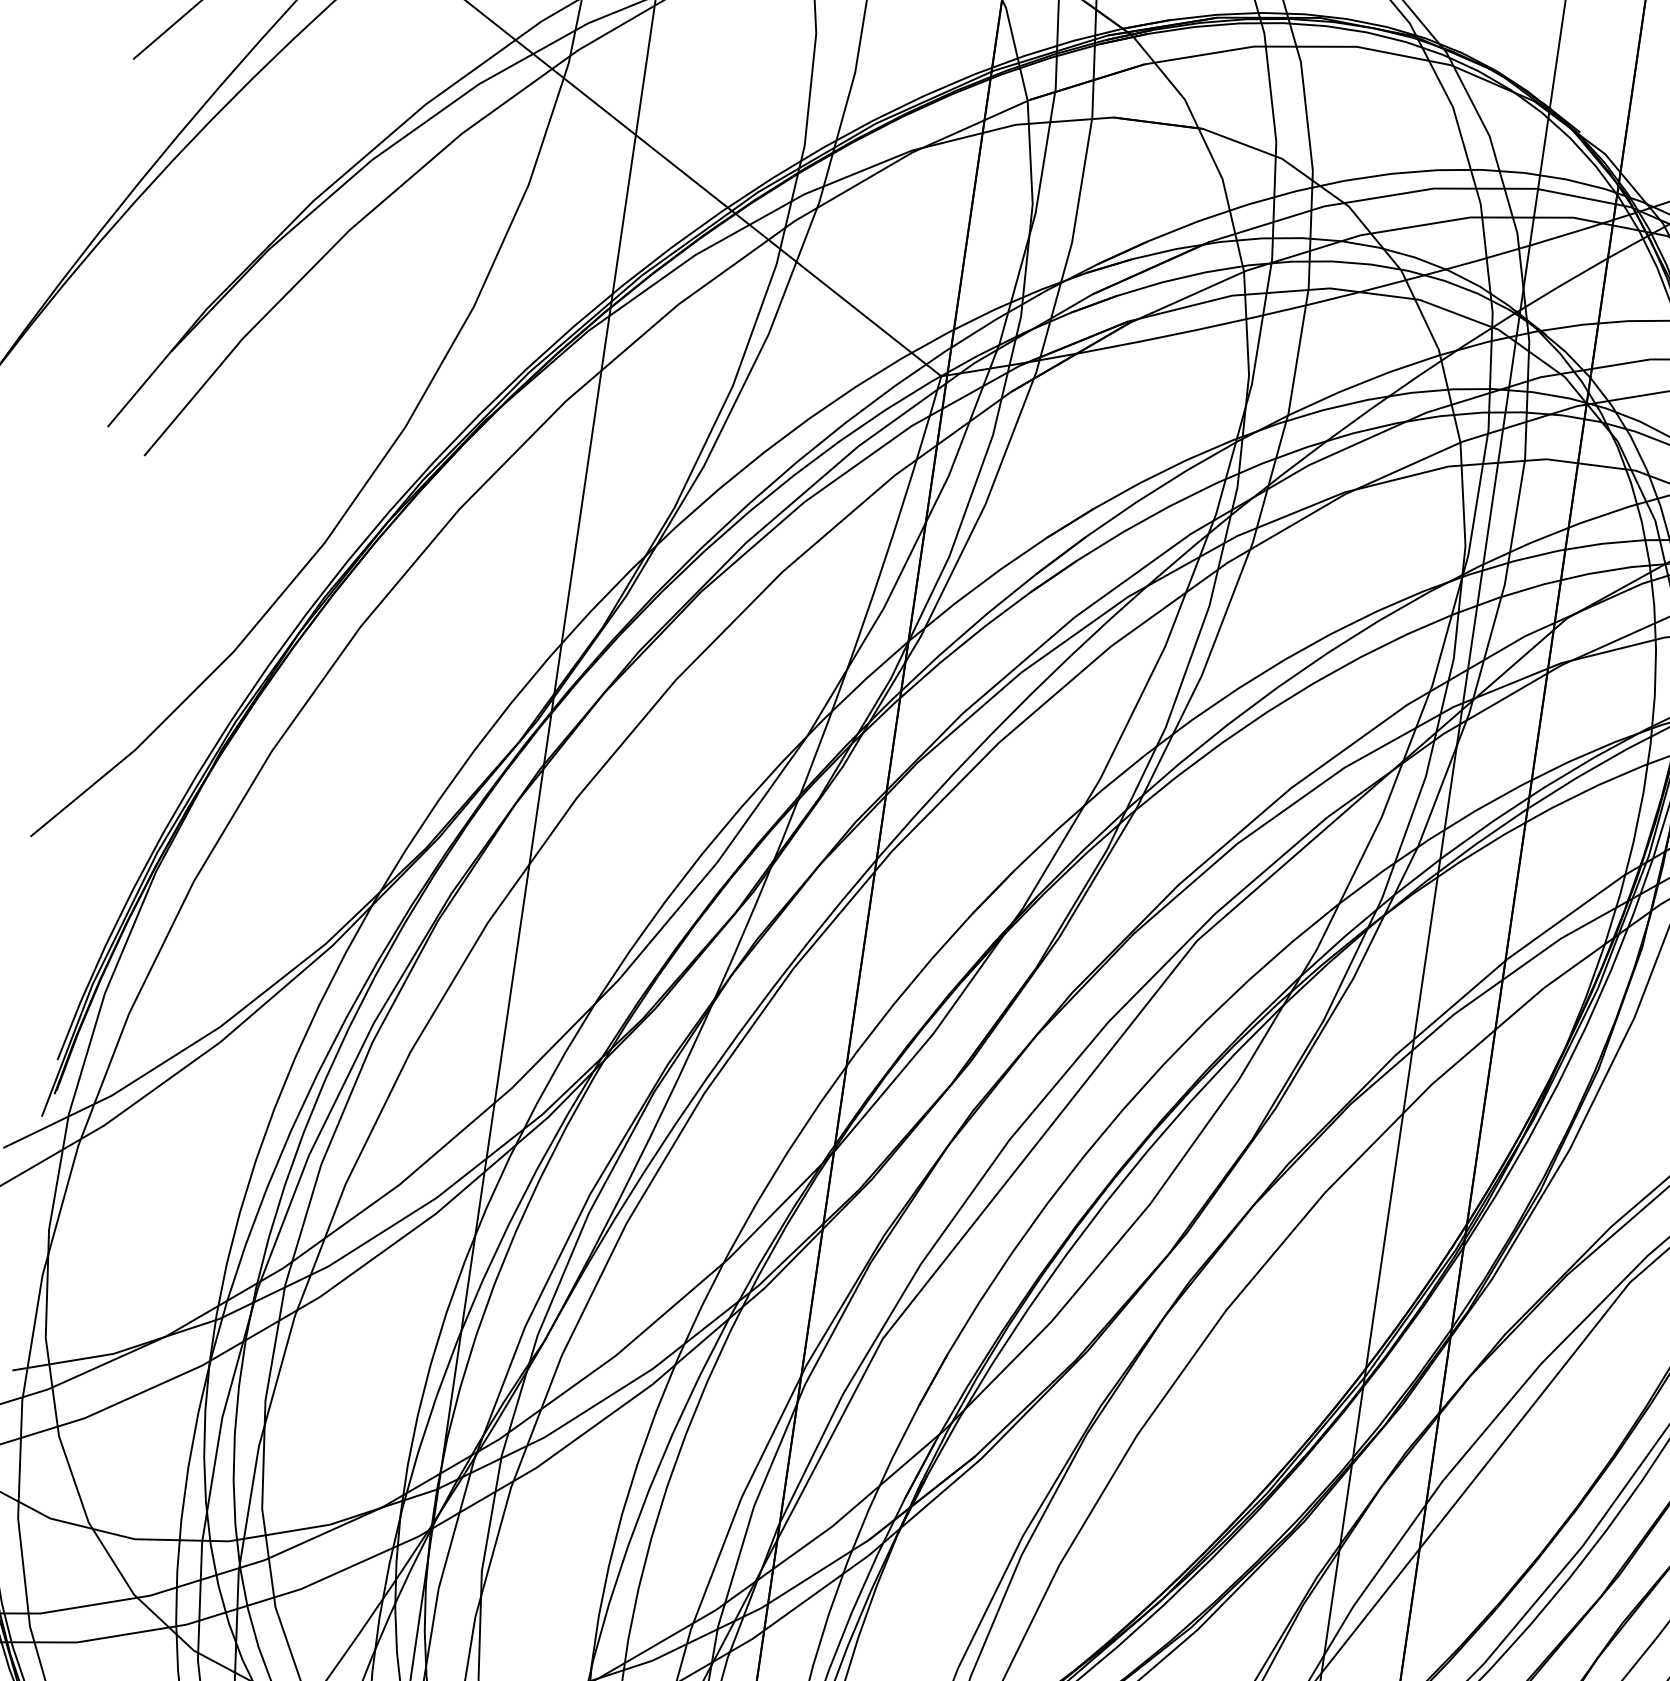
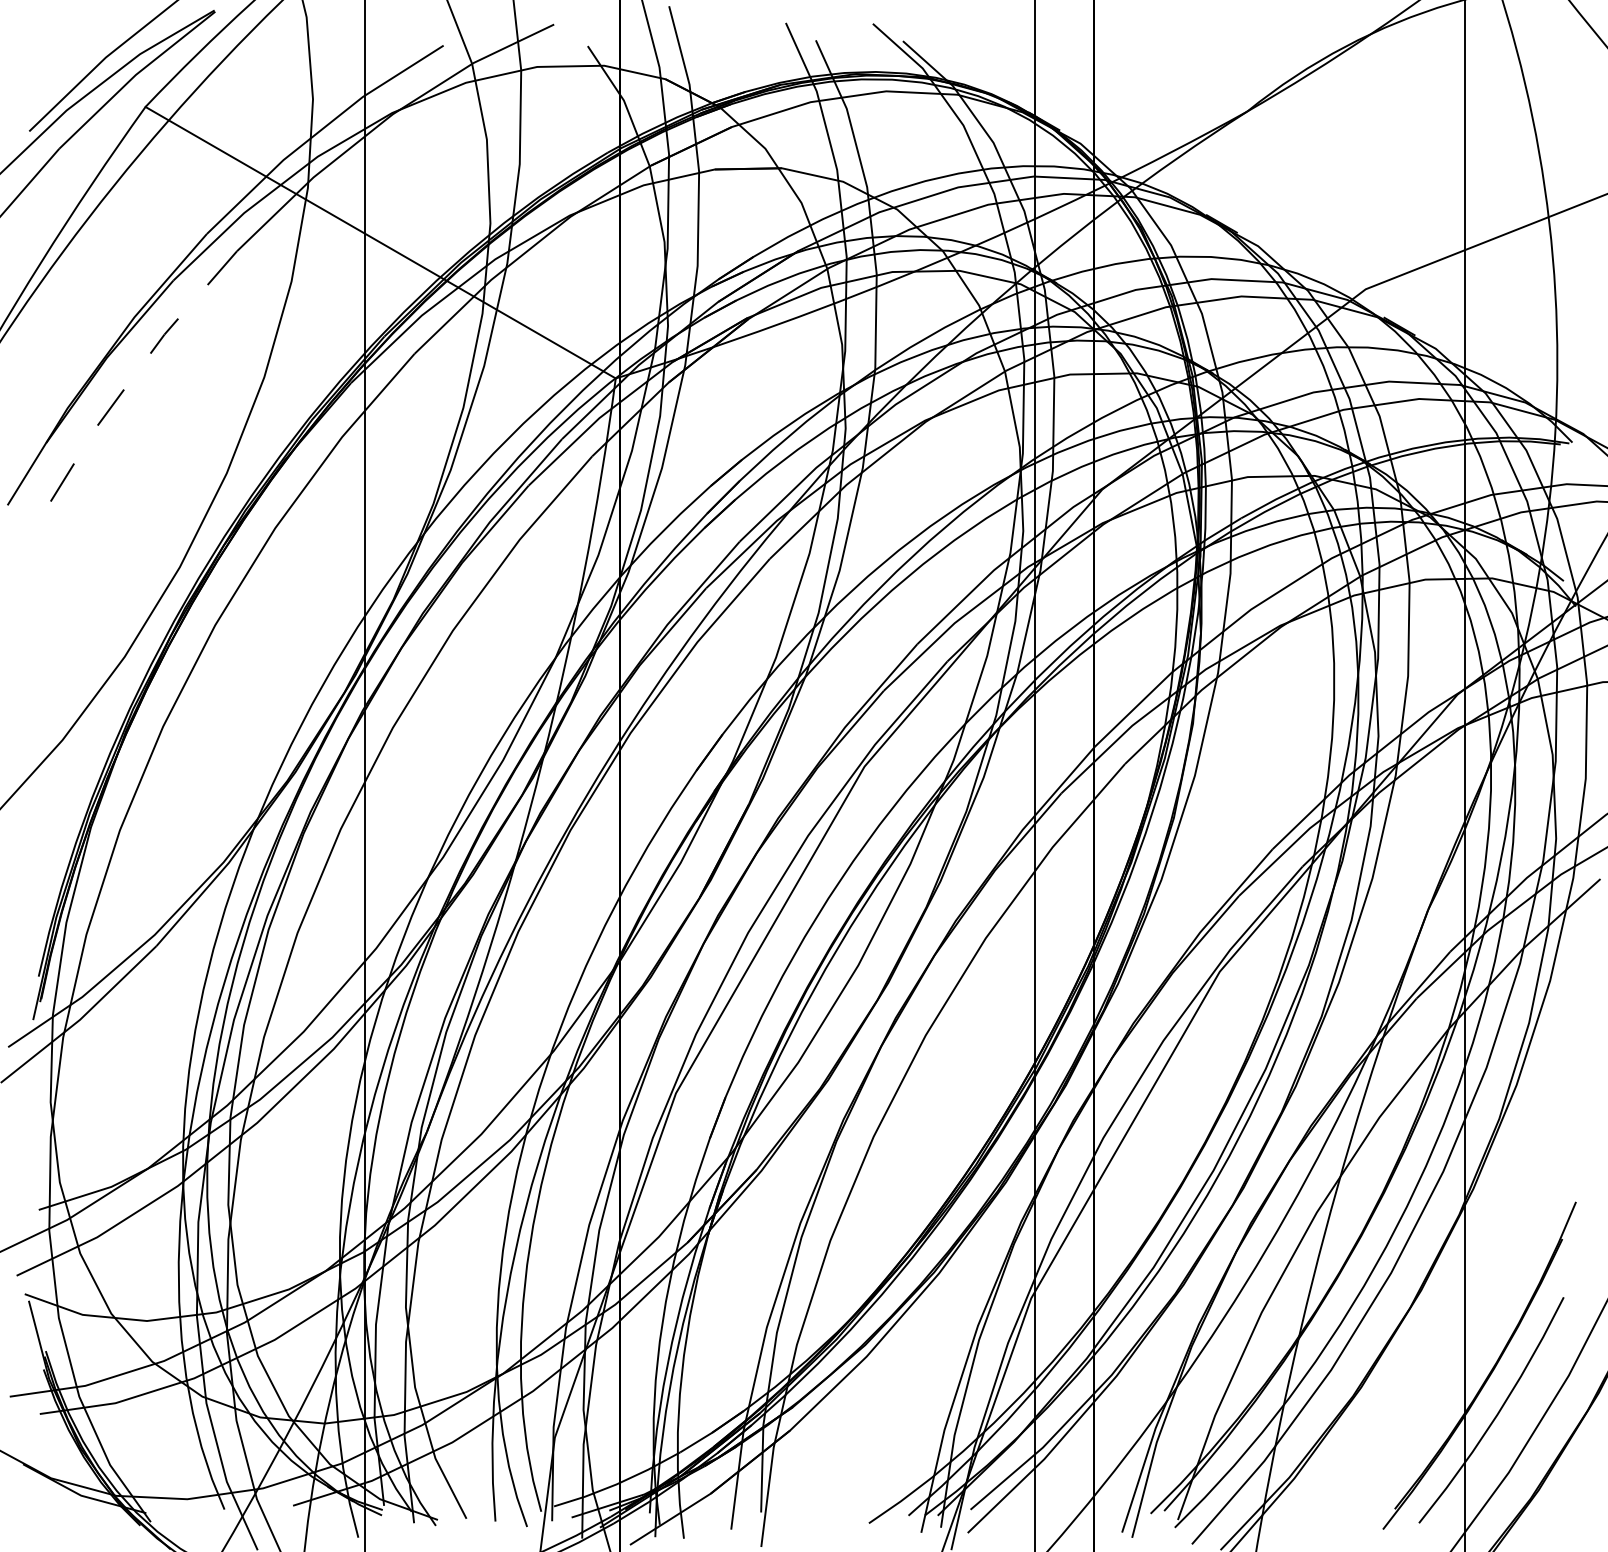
line: (293, 287) -> (129, 382), solid -> dashed

